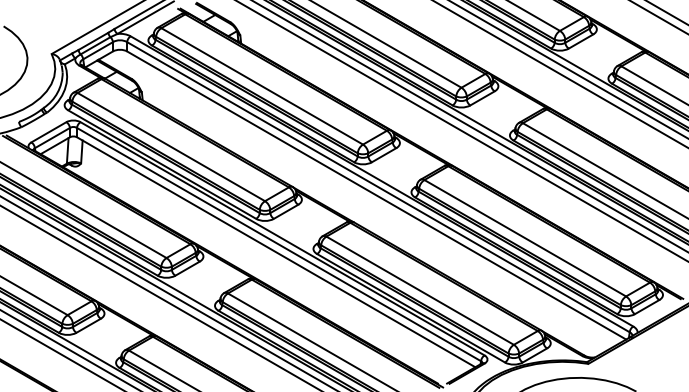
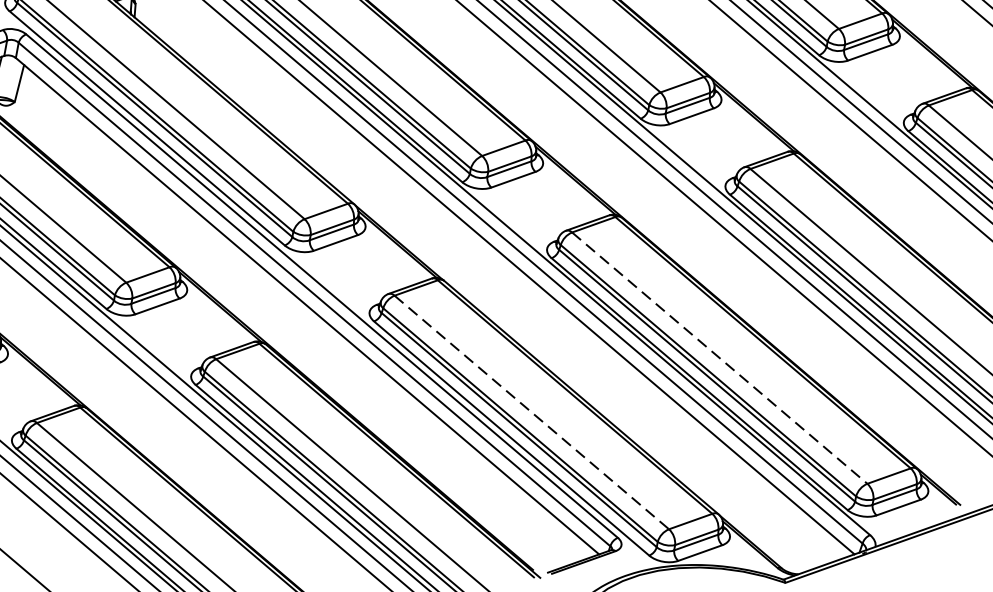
line: (525, 238) -> (720, 358), solid -> dashed
line: (420, 290) -> (532, 412), solid -> dashed

